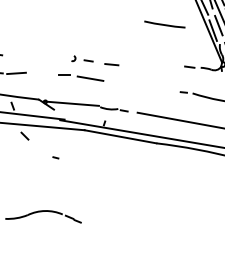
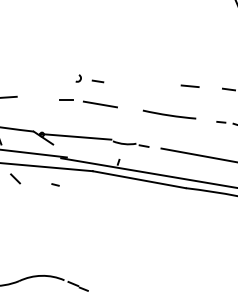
line: (164, 24) -> (169, 114), moved
line: (111, 64) -> (189, 86), moved
line: (55, 157) -> (55, 184), moved

